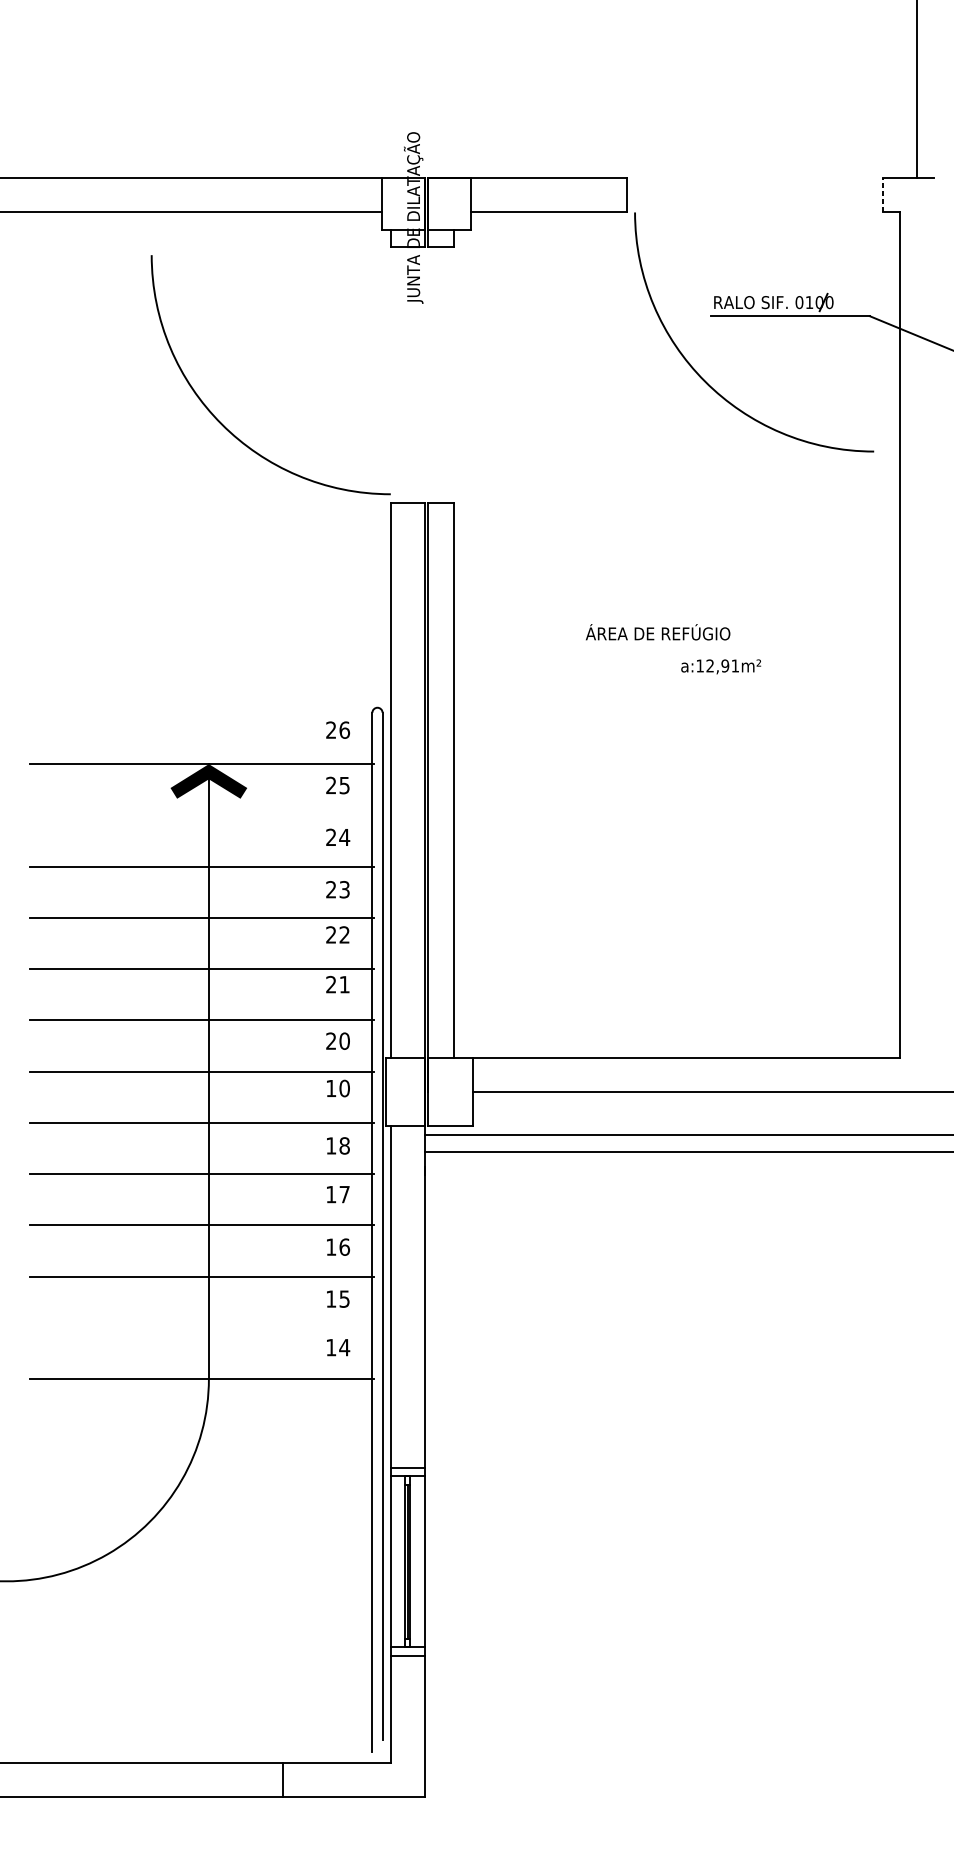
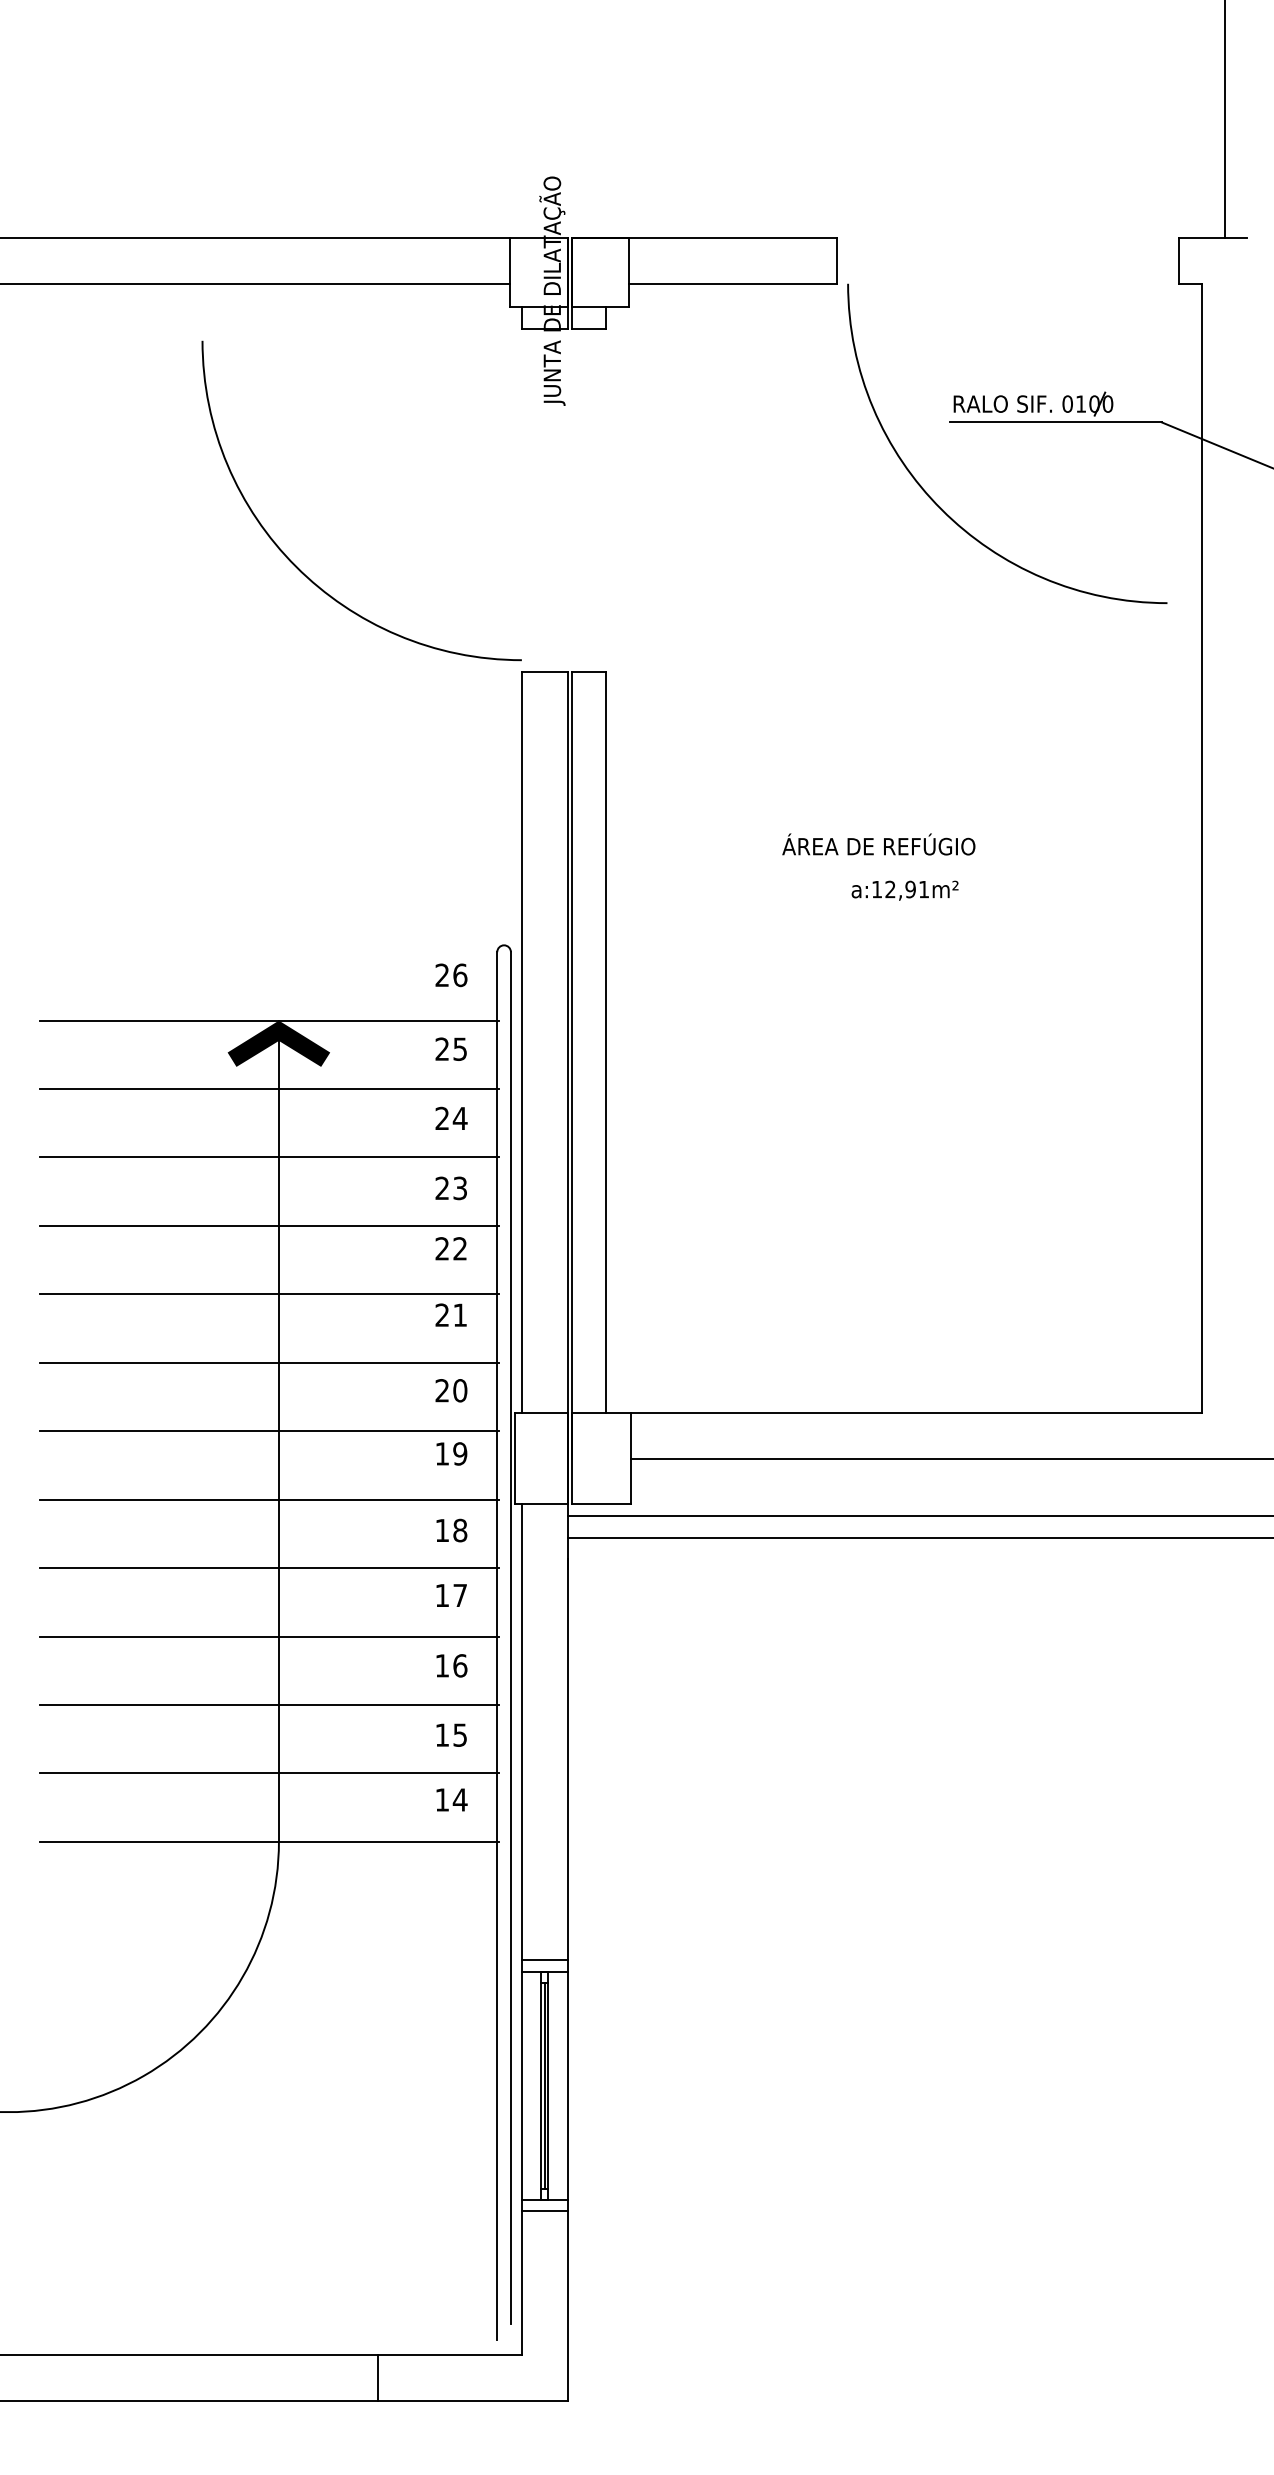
line: (882, 195) -> (1178, 260), dashed -> solid
text: (720, 666) -> (904, 890), moved
line: (201, 815) -> (269, 1089), added
text: (344, 1088) -> (460, 1453), 10 -> 19
line: (201, 1327) -> (269, 1773), added

